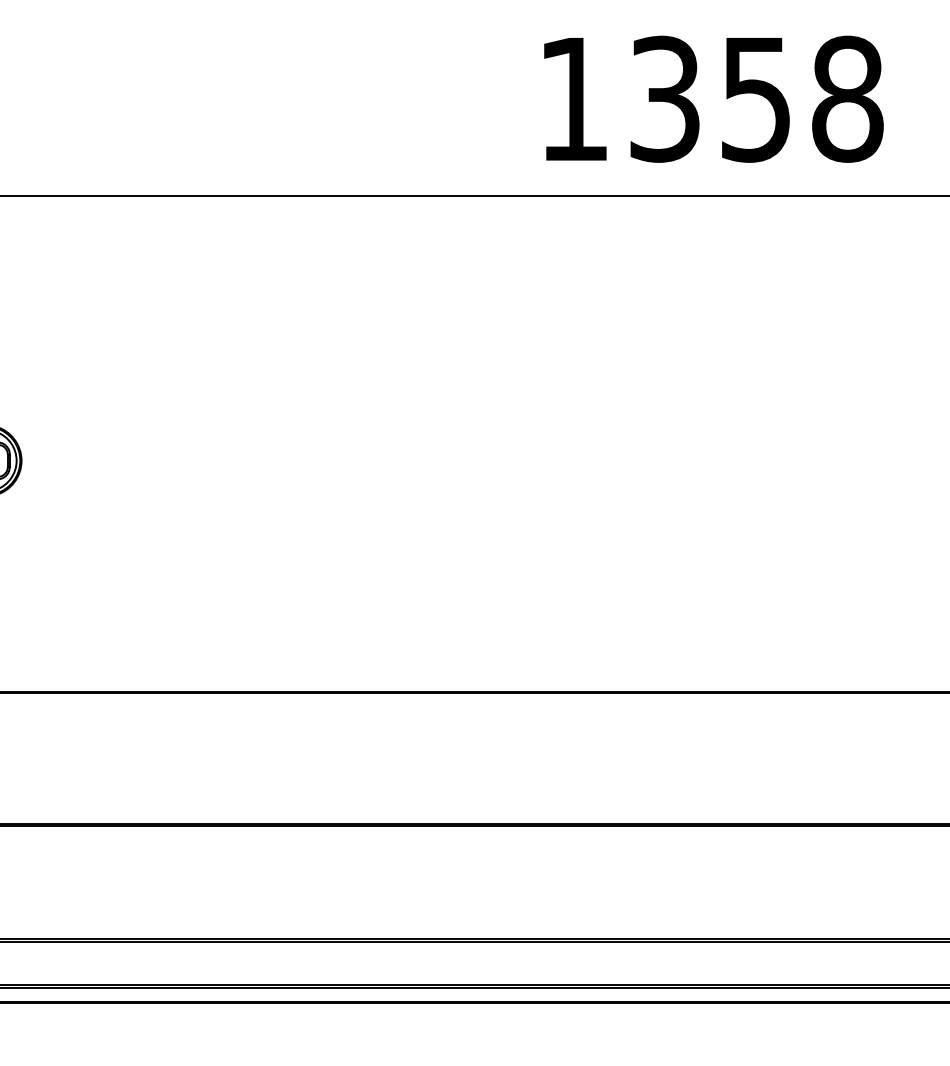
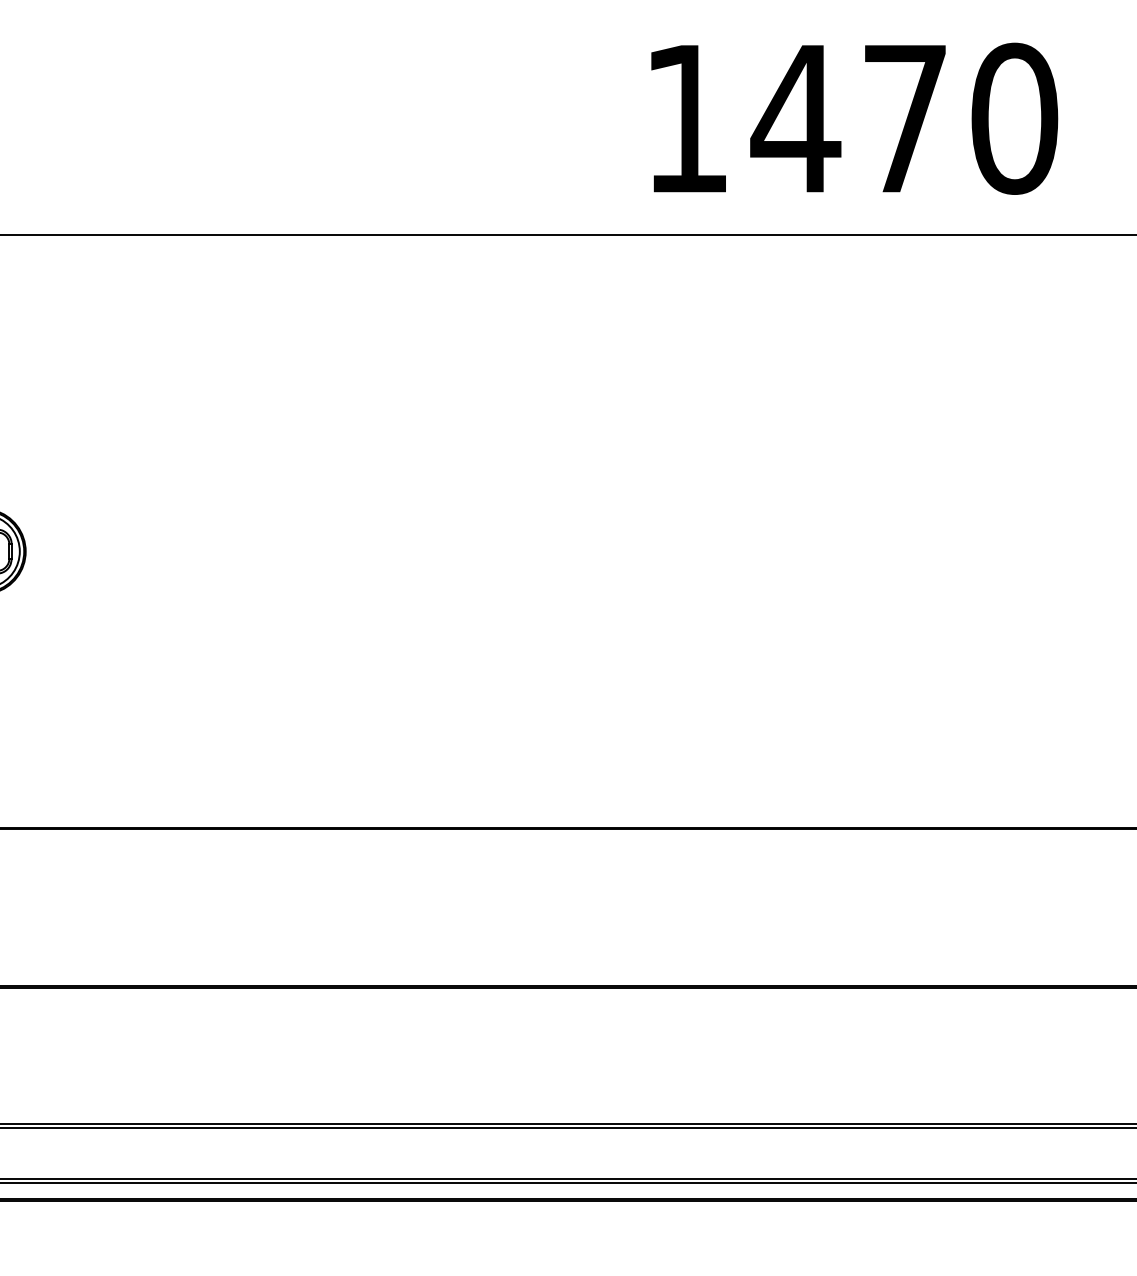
text: (755, 99) -> (904, 118), 1358 -> 1470

